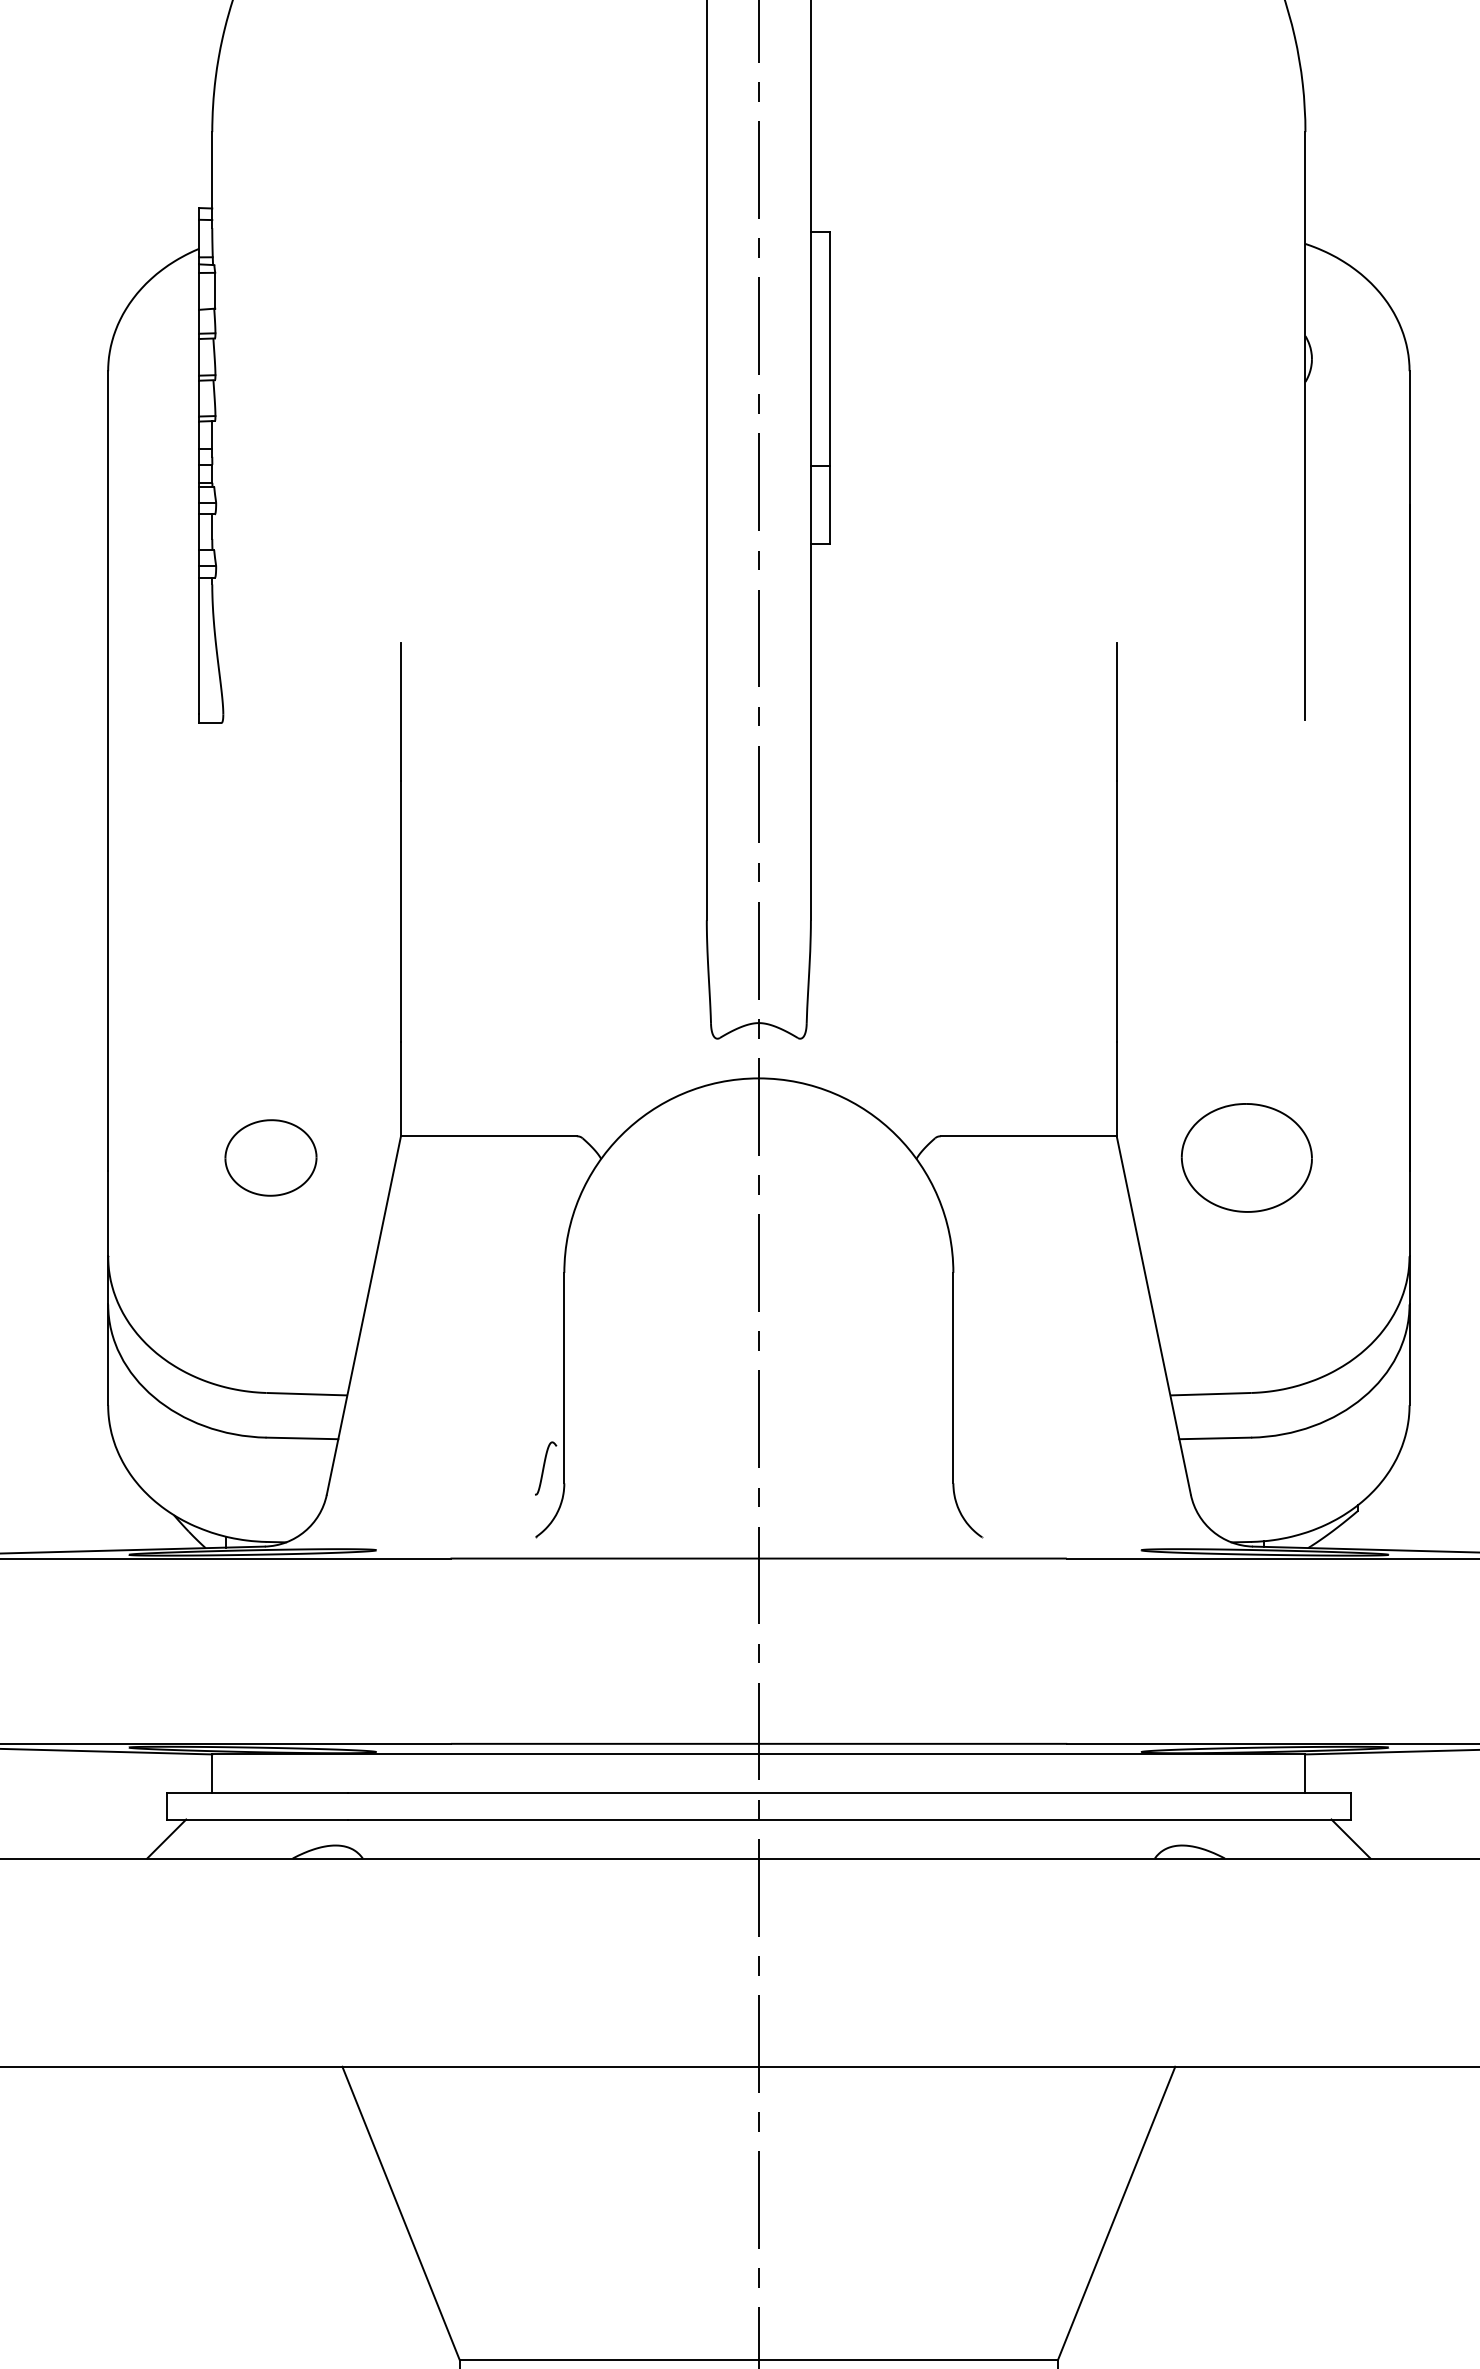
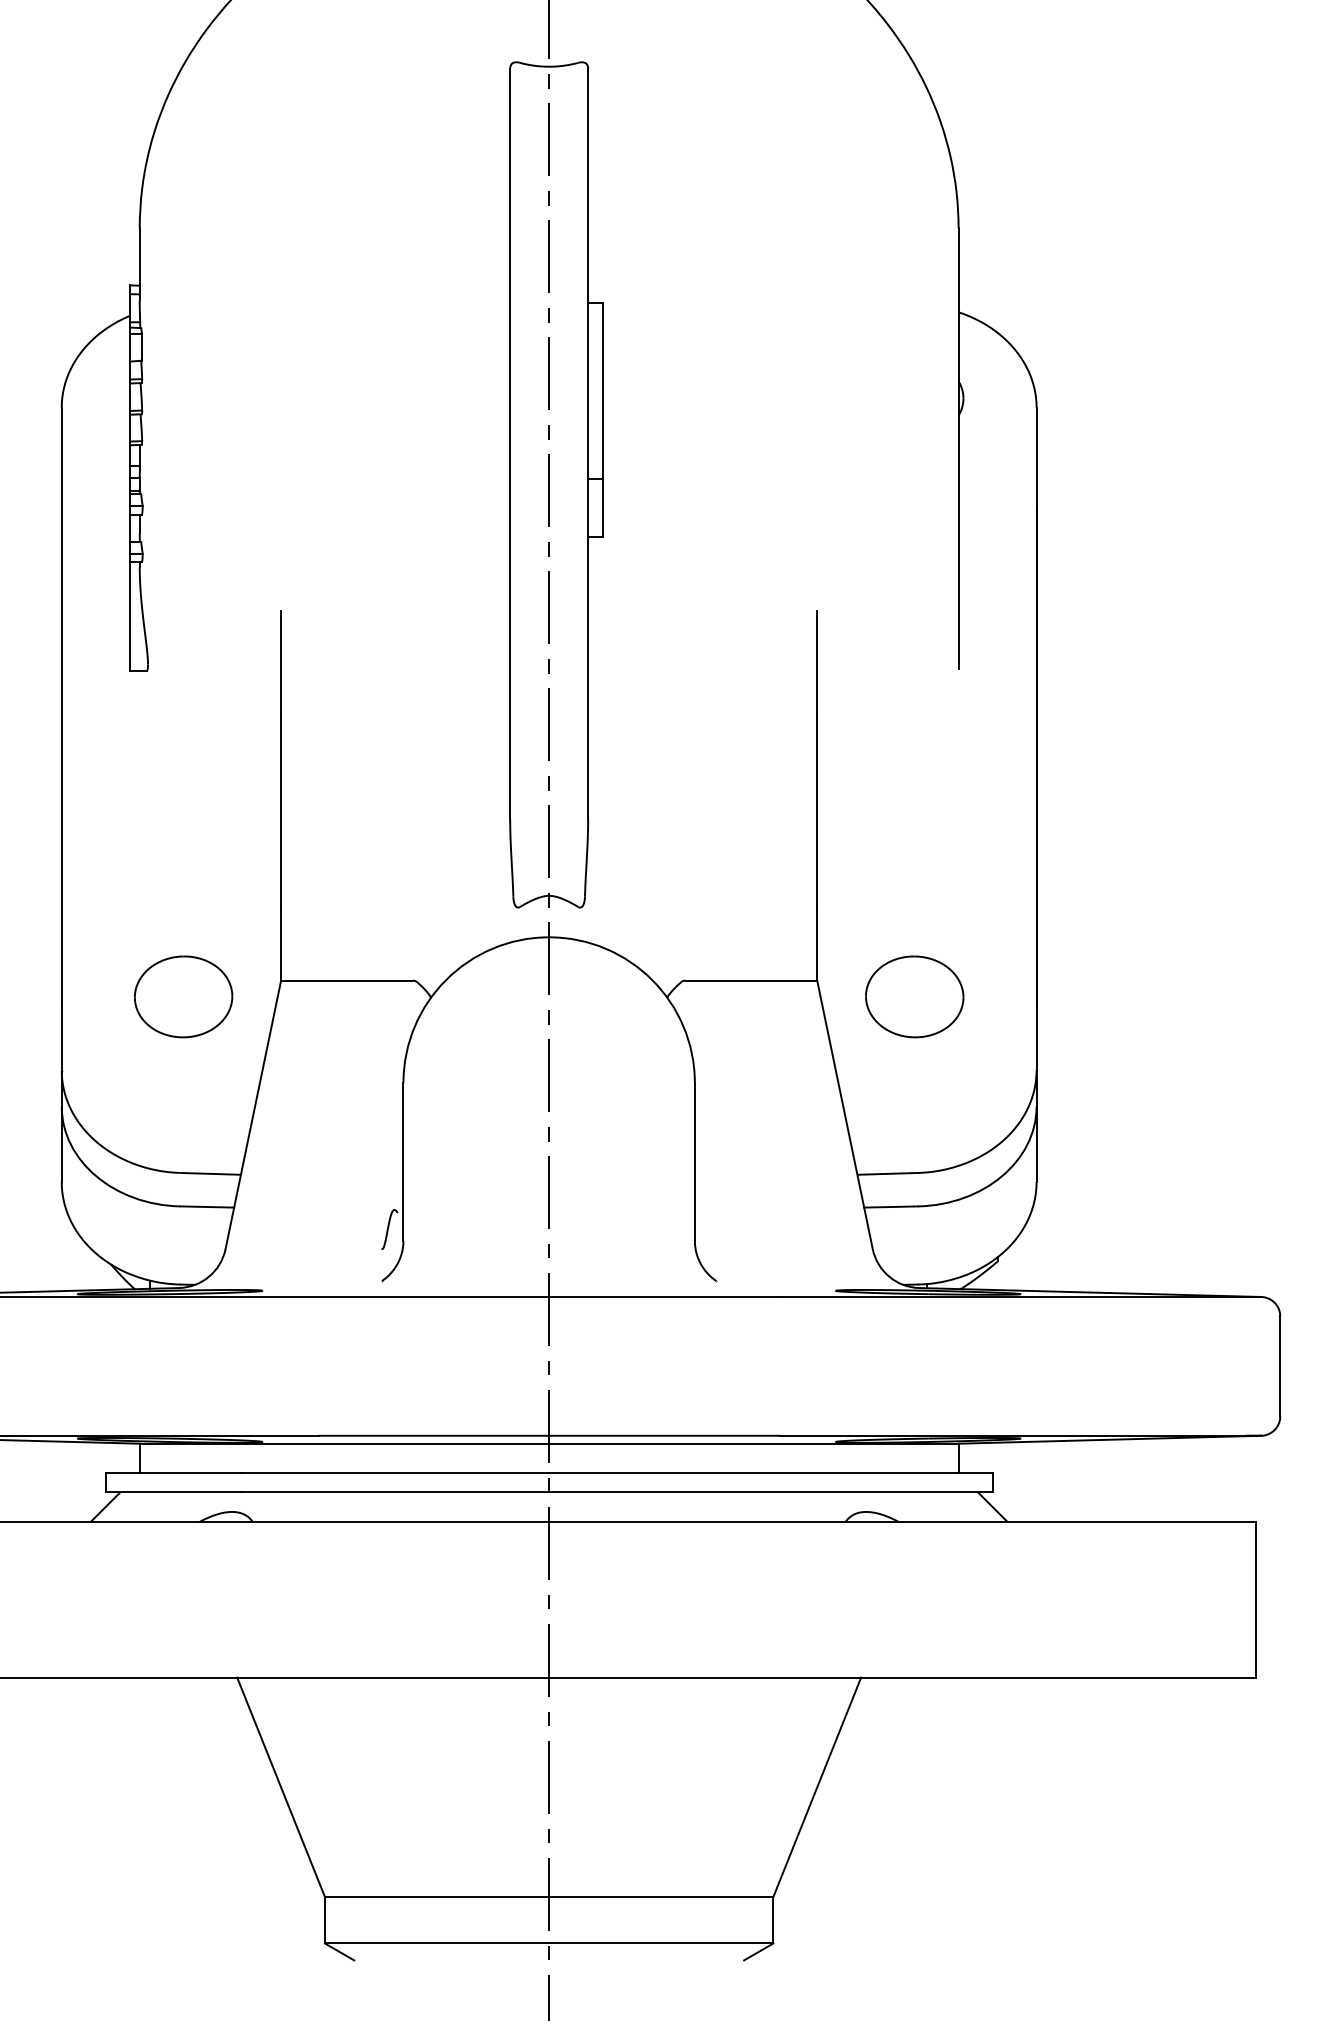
part: (270, 1157) -> (183, 996), size x1.43

